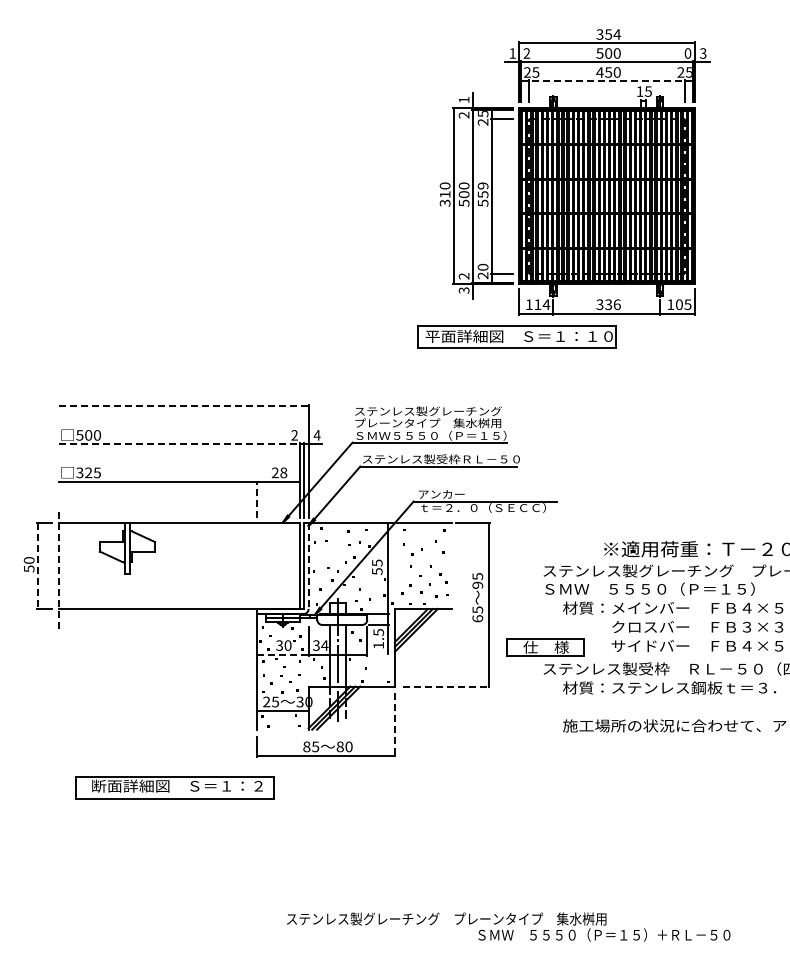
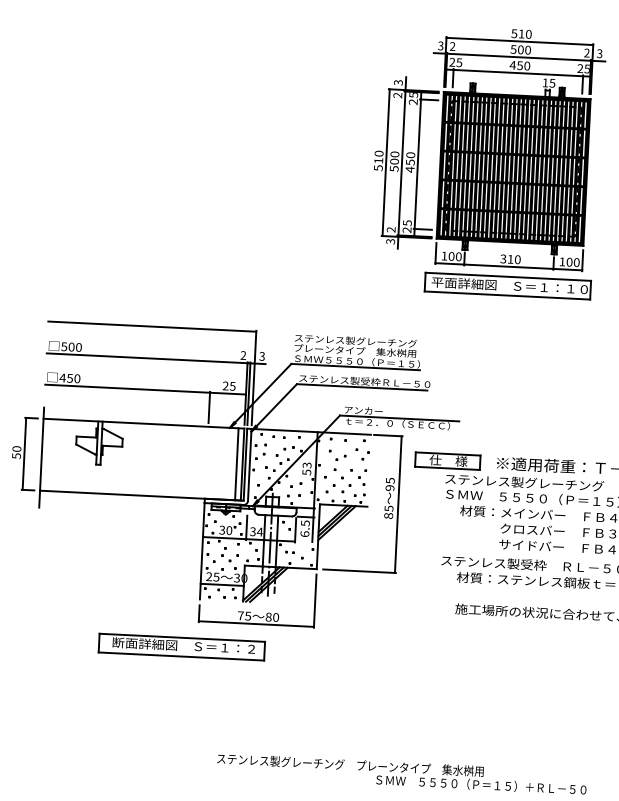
text: (608, 34) -> (521, 34), 354 -> 510
text: (512, 53) -> (440, 45), 1 -> 3
text: (687, 53) -> (586, 53), 0 -> 2
line: (607, 81) -> (518, 73), dashed -> solid
text: (463, 99) -> (397, 82), 1 -> 3
text: (482, 194) -> (409, 162), 559 -> 450
text: (444, 202) -> (377, 167), 310 -> 510
text: (482, 266) -> (406, 222), 20 -> 25
text: (542, 304) -> (455, 256), 114 -> 100
text: (612, 304) -> (513, 259), 336 -> 310
text: (687, 304) -> (576, 262), 105 -> 100
part: (516, 336) -> (507, 285), moved
line: (184, 406) -> (152, 326), dashed -> solid
text: (316, 435) -> (261, 356), 4 -> 3
line: (180, 444) -> (147, 358), dashed -> solid
text: (88, 472) -> (69, 378), 325 -> 450
text: (283, 472) -> (232, 386), 28 -> 25
line: (256, 499) -> (208, 407), dashed -> solid
text: (376, 562) -> (306, 464), 55 -> 53
line: (293, 565) -> (237, 464), added
line: (38, 566) -> (24, 454), dashed -> solid
line: (308, 566) -> (249, 465), dashed -> solid
line: (59, 569) -> (41, 457), dashed -> solid
text: (477, 618) -> (388, 515), 65 -> 85
text: (378, 644) -> (304, 533), 1.5 -> 6.5
part: (545, 647) -> (447, 460), moved
line: (282, 654) -> (224, 537), dashed -> solid
line: (446, 686) -> (359, 571), dashed -> solid
line: (394, 724) -> (314, 600), dashed -> solid
text: (306, 746) -> (240, 615), 85 -> 75
part: (174, 787) -> (181, 646), moved

